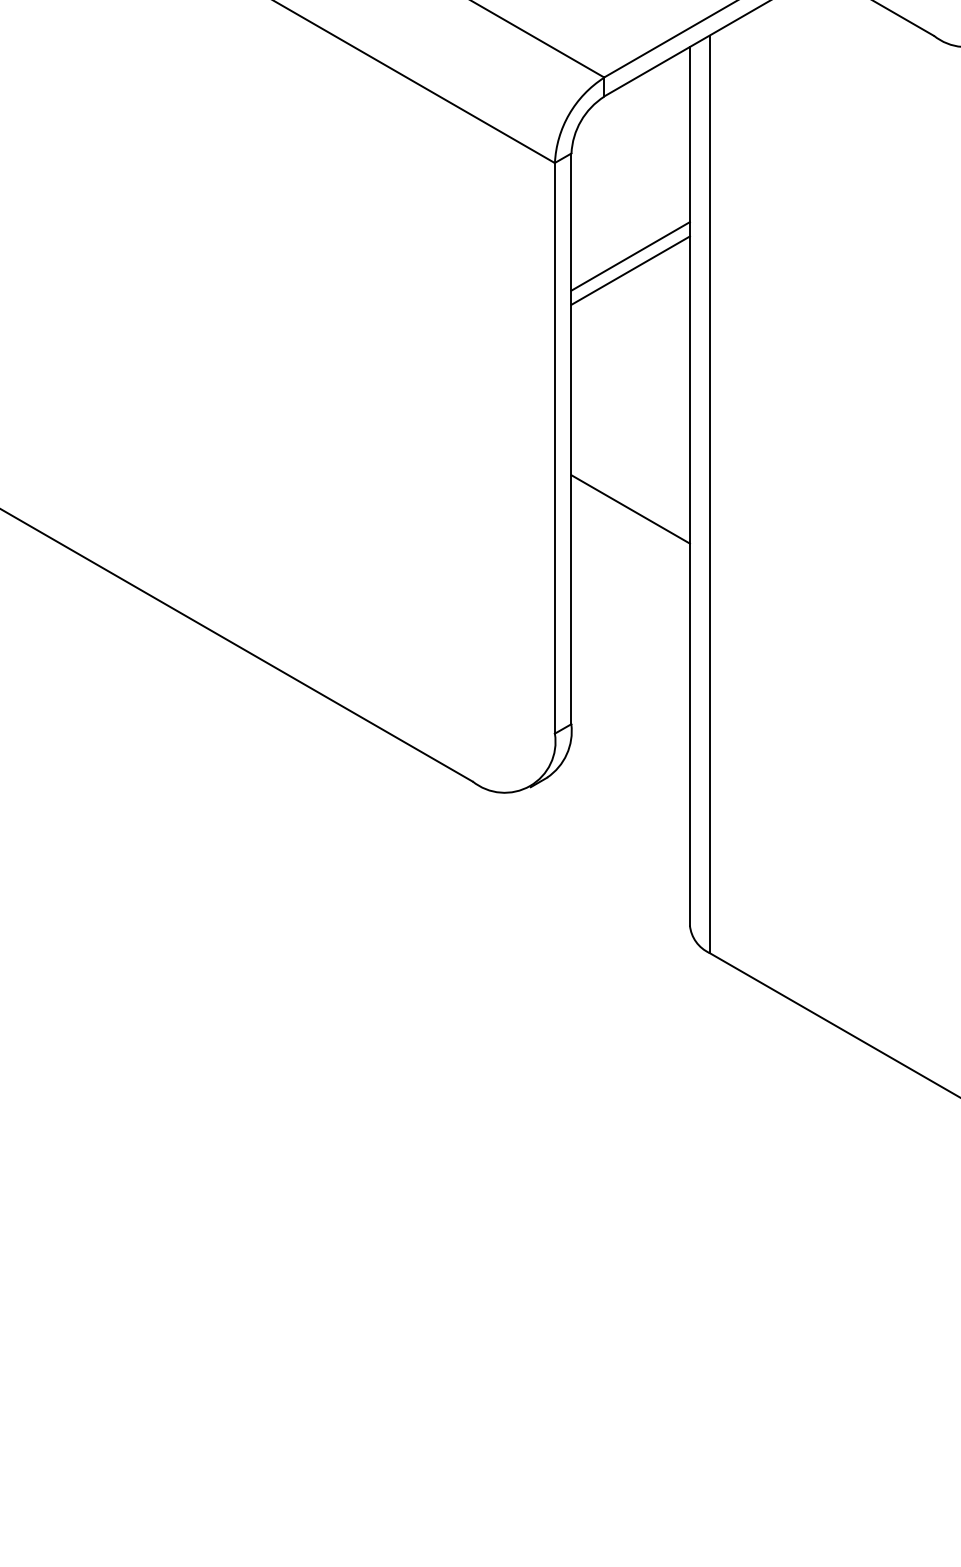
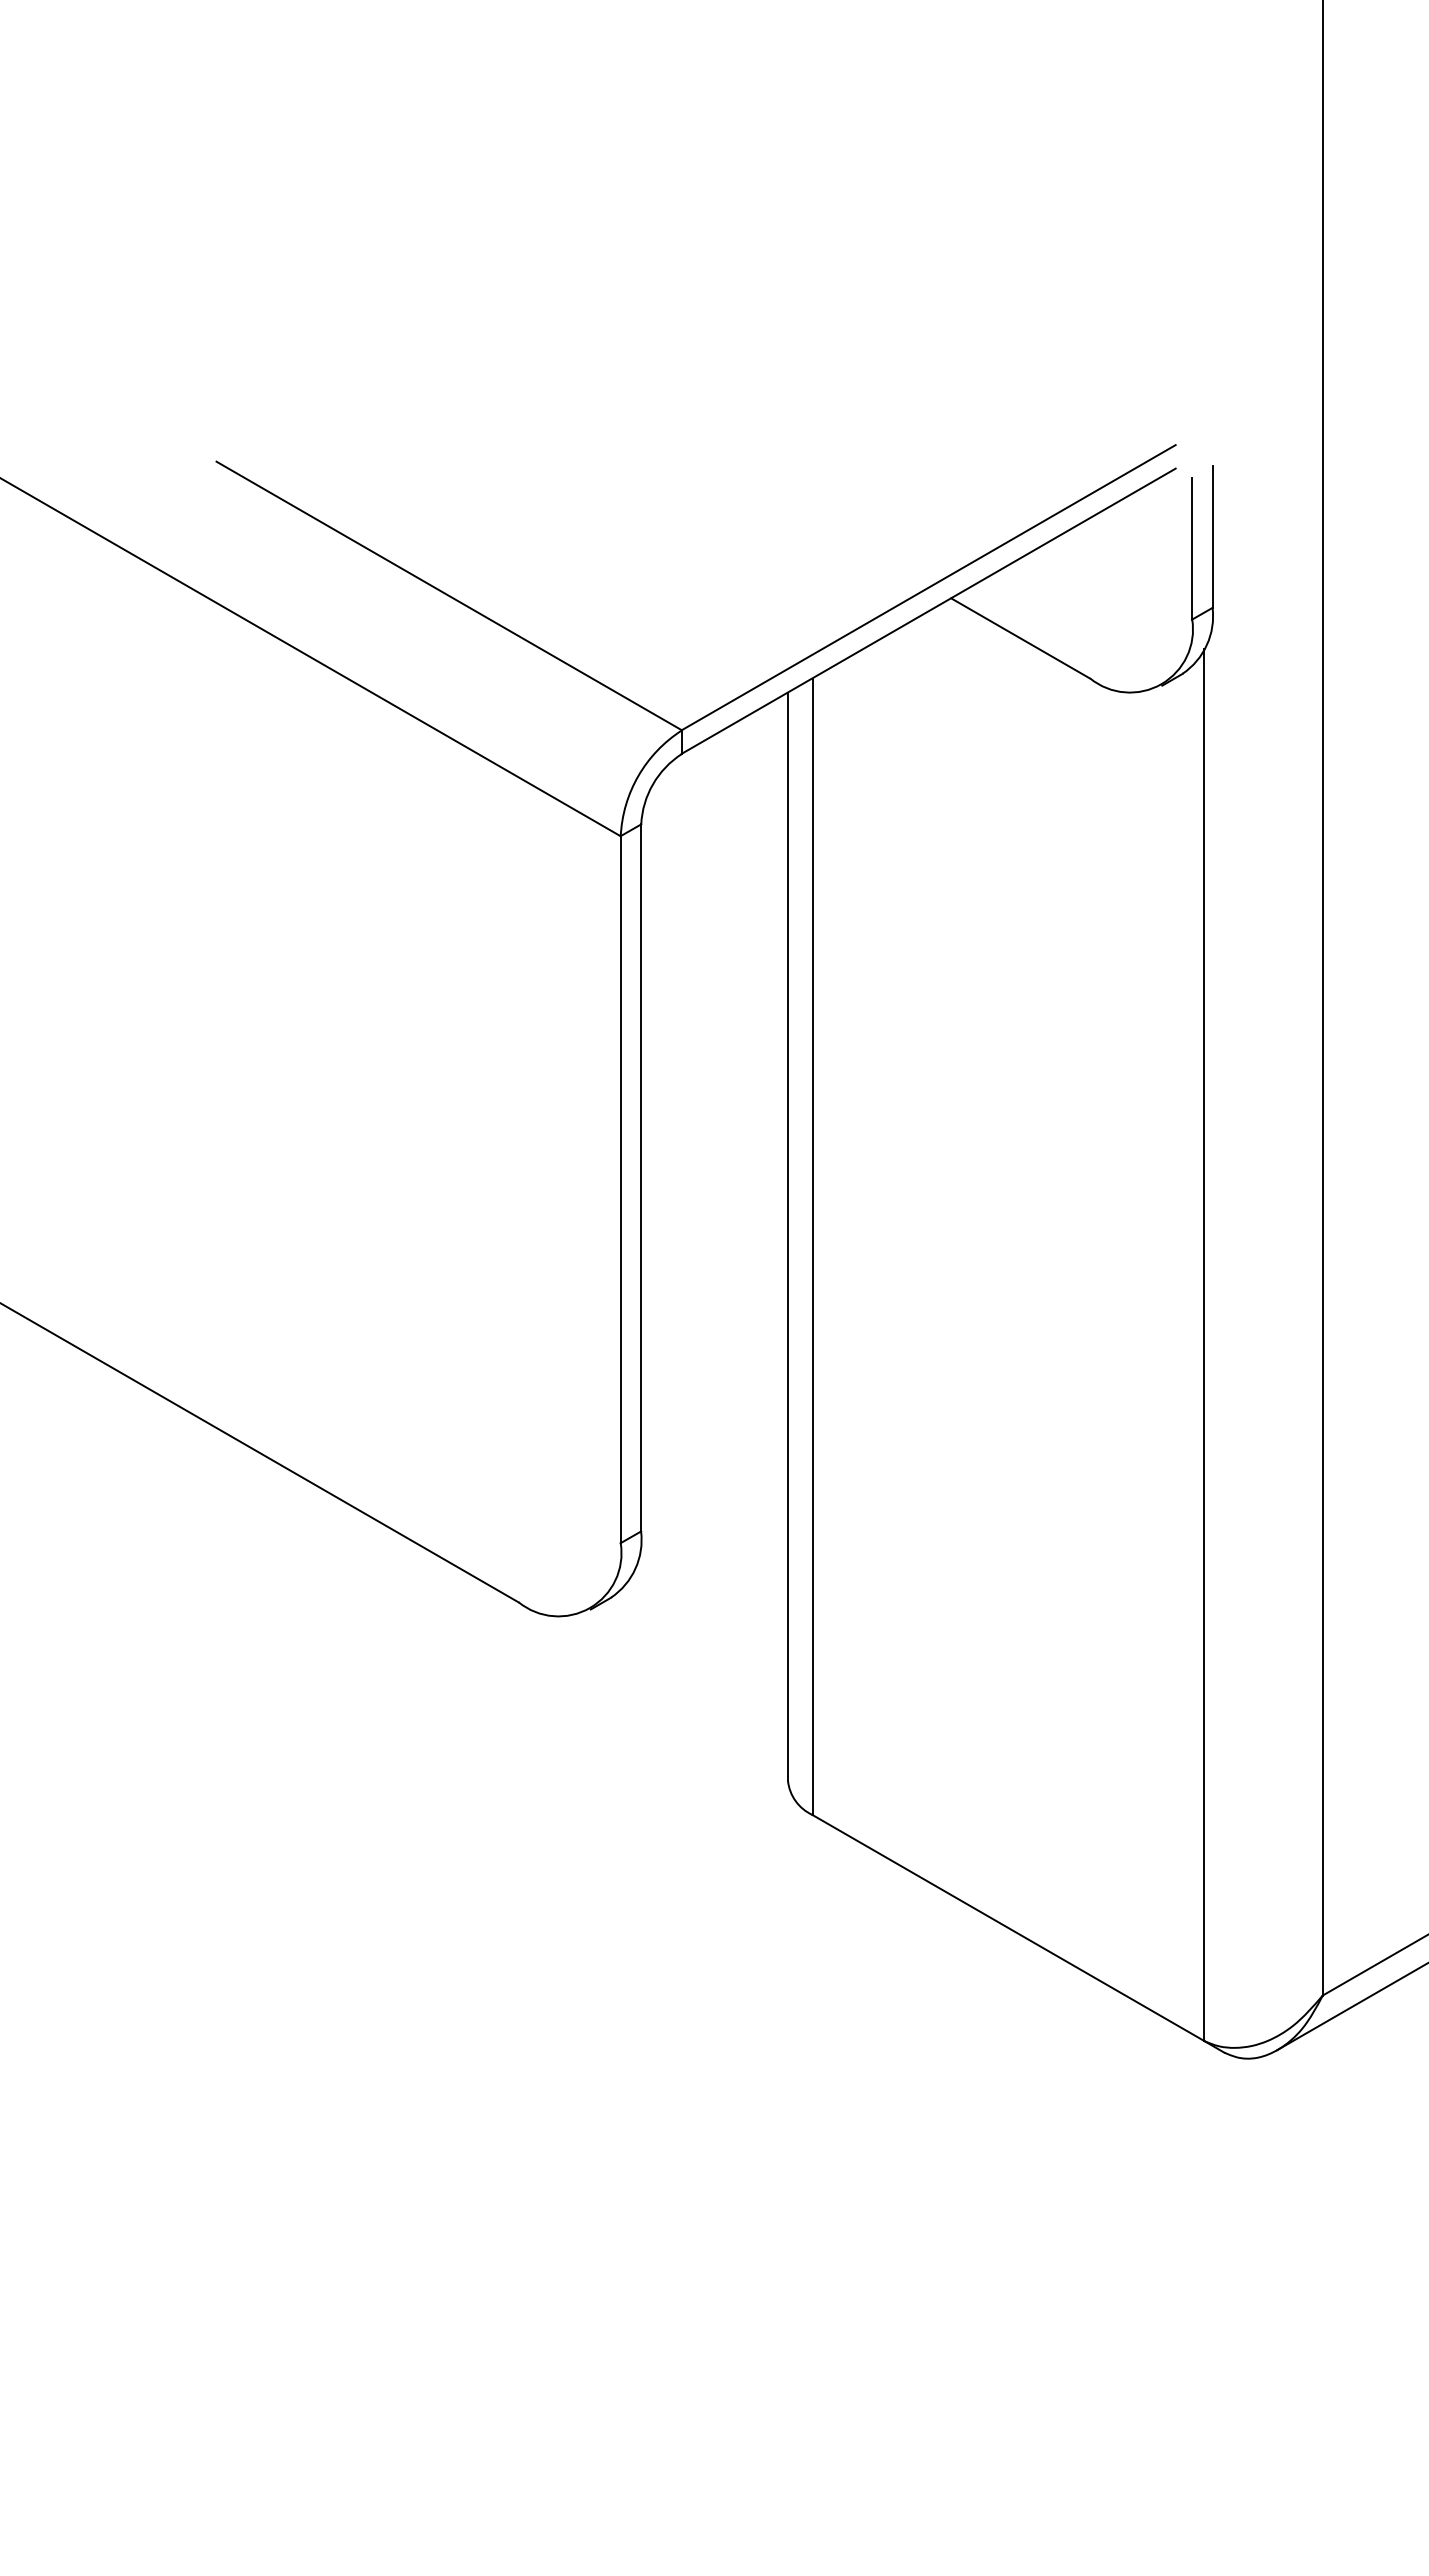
line: (630, 256) -> (714, 951), removed
line: (630, 270) -> (714, 969), removed
line: (630, 508) -> (714, 1264), removed

